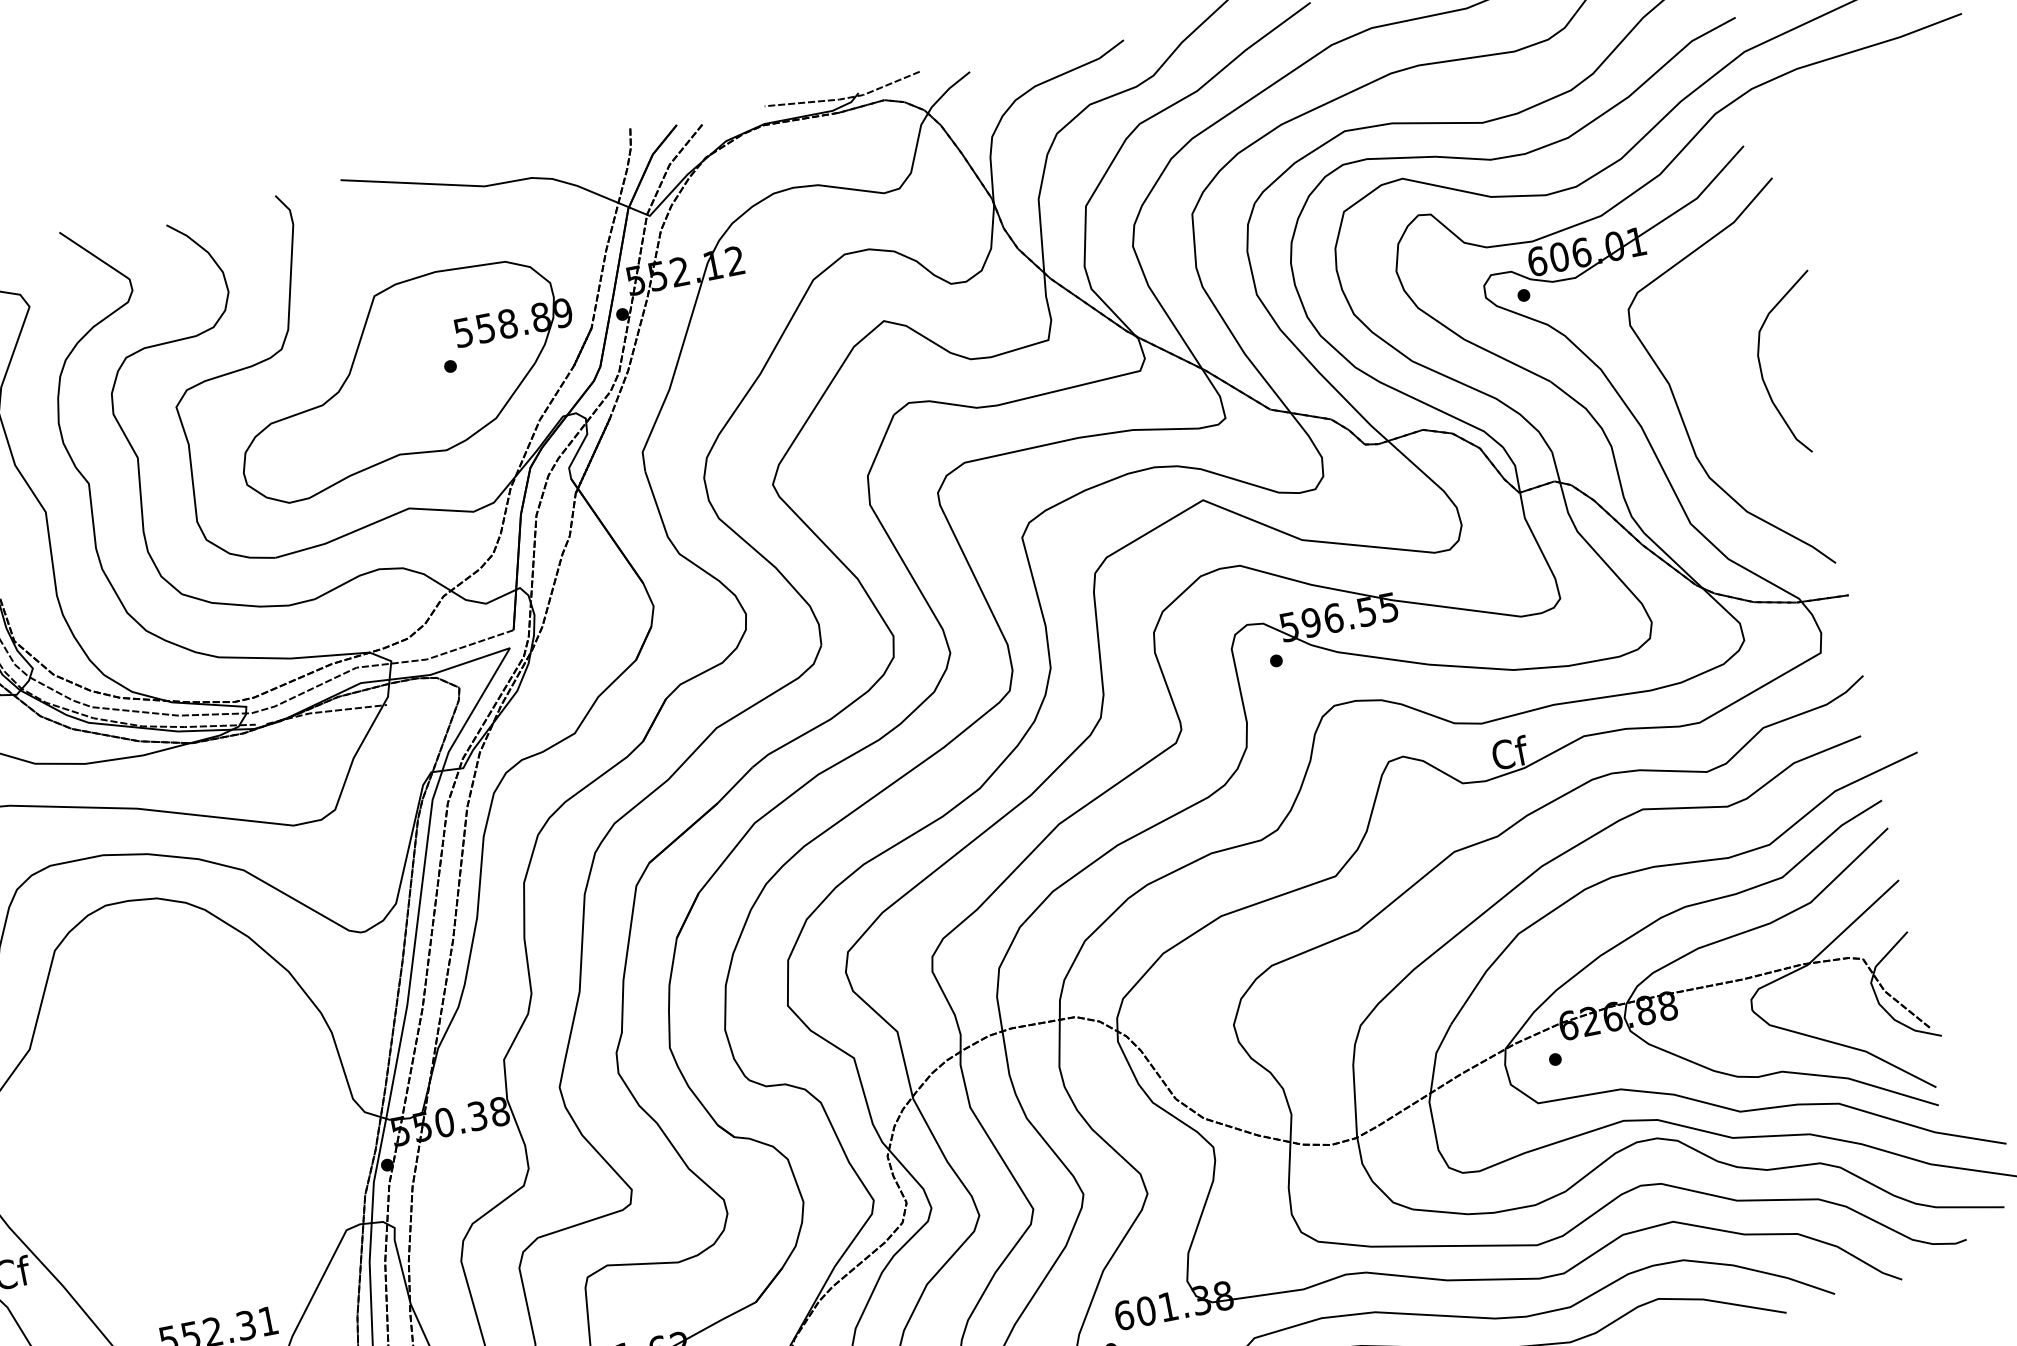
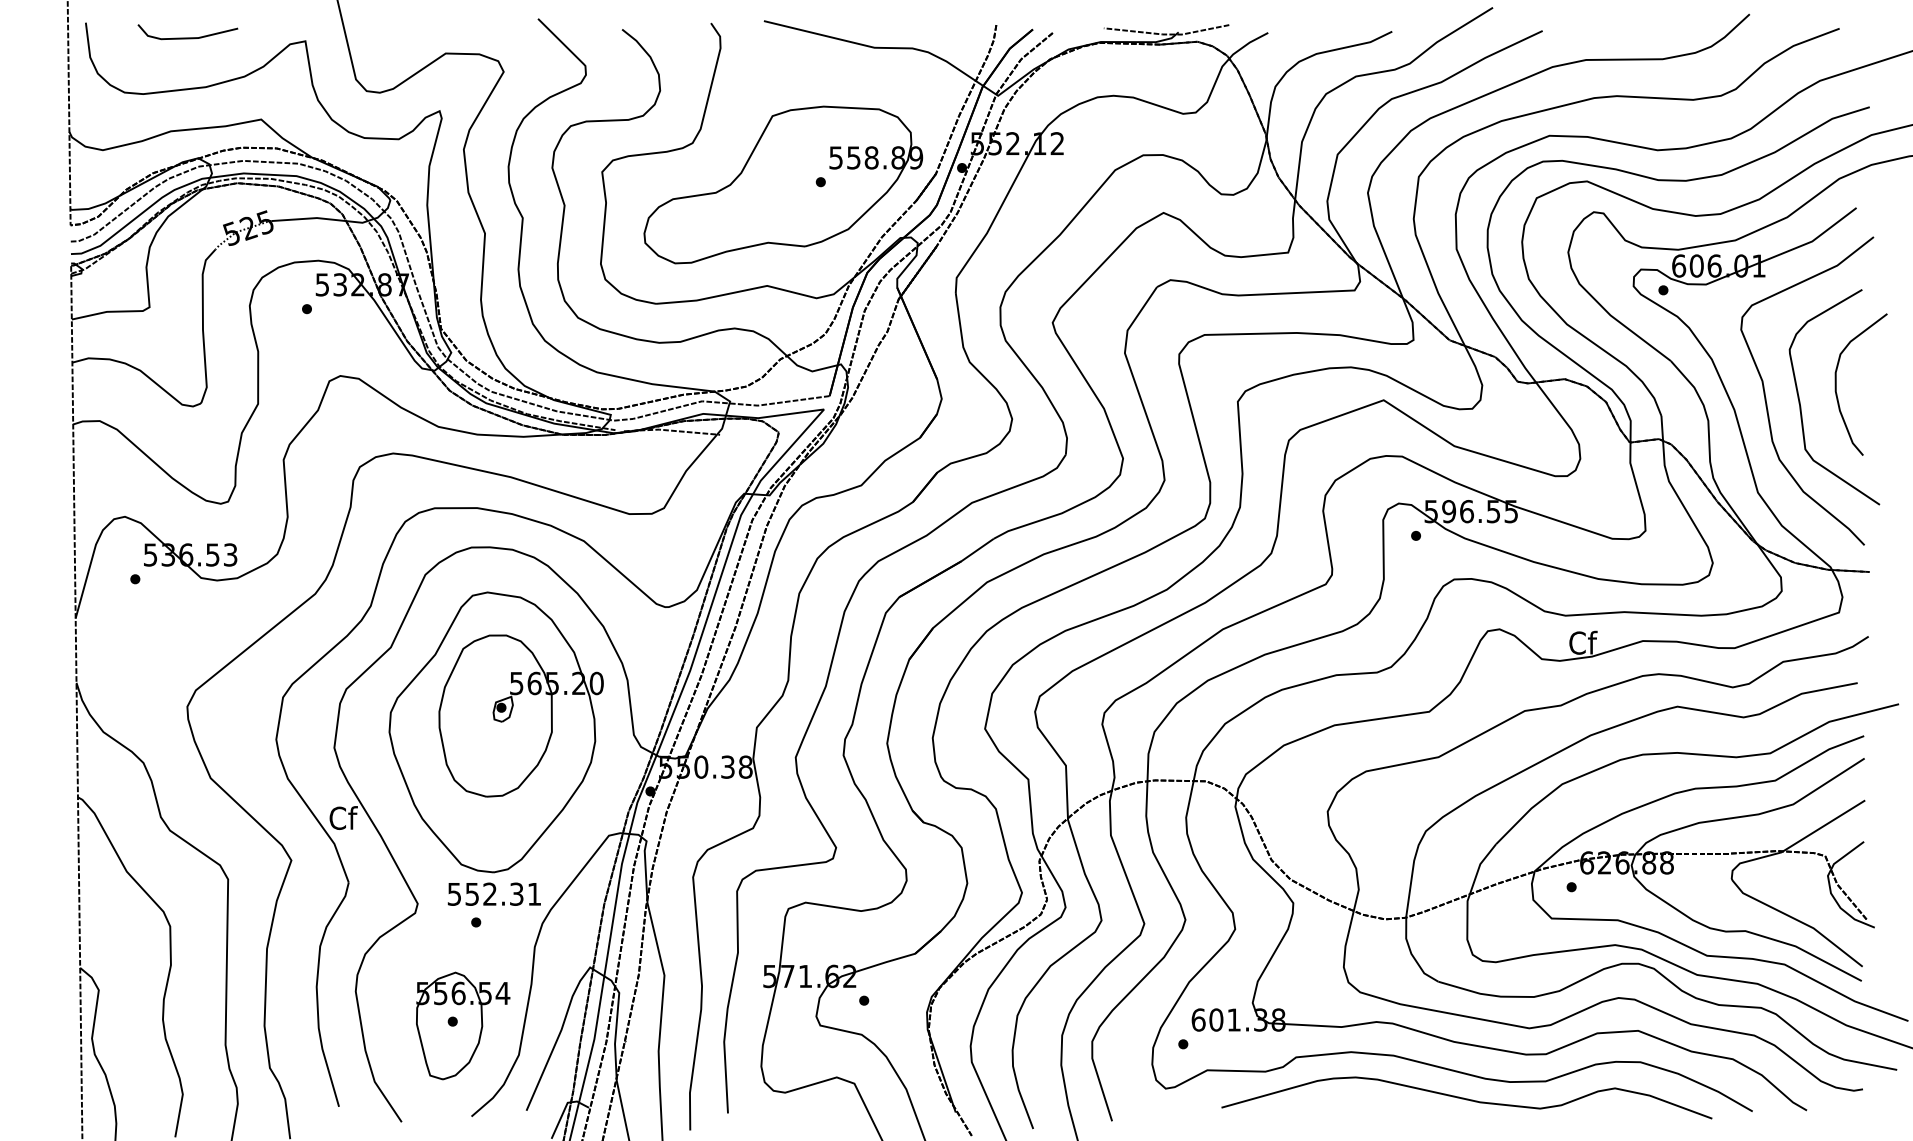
curve: (1723, 406) -> (1801, 406), added
part: (180, 1129) -> (495, 732), added

